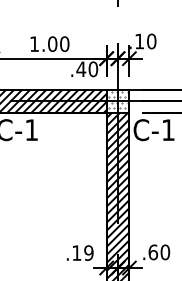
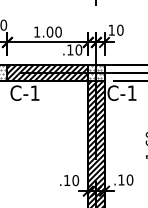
text: (80, 68) -> (69, 49), .40 -> .10
text: (153, 251) -> (121, 179), .60 -> .10
text: (88, 253) -> (75, 180), .19 -> .10

